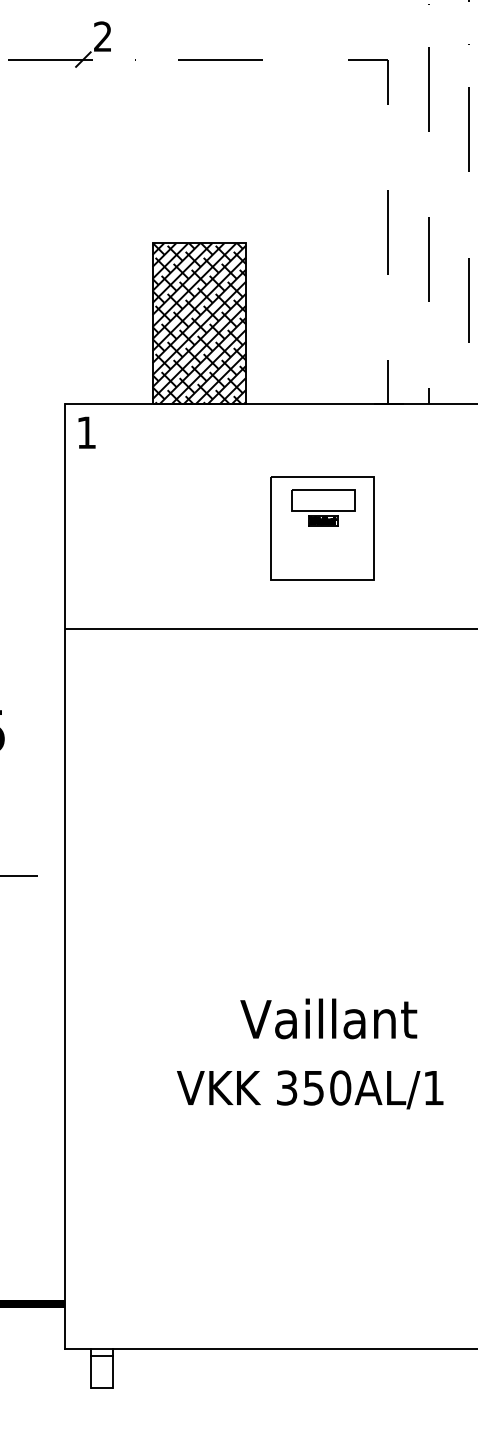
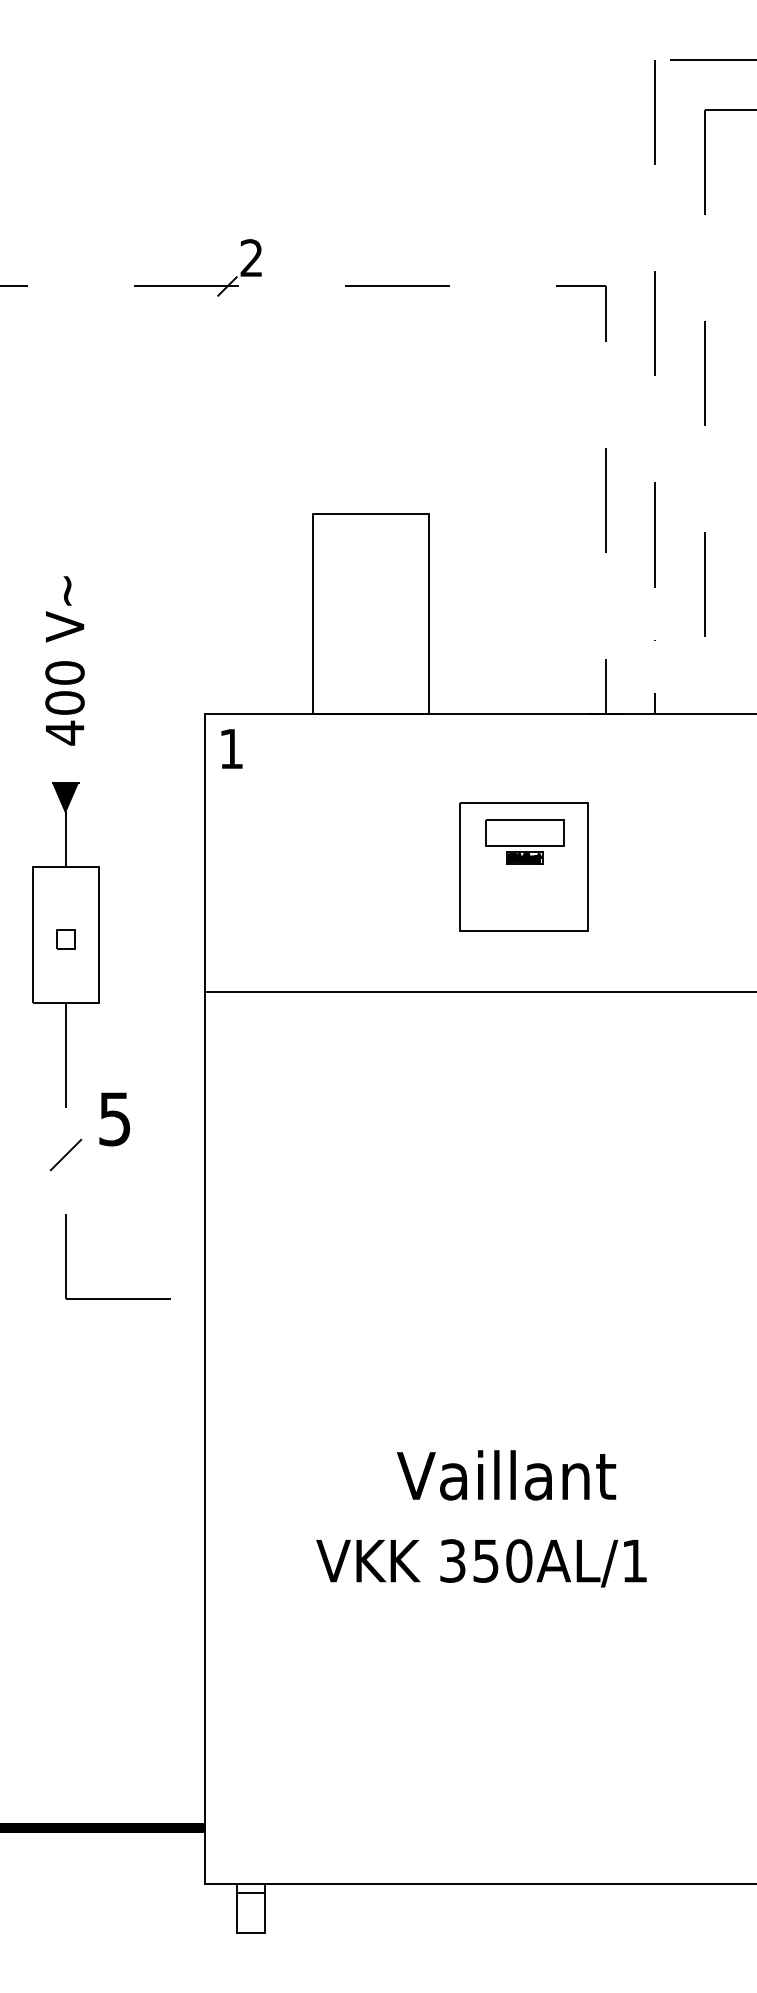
hatch: (199, 323) -> (371, 613), removed
text: (328, 1019) -> (506, 1475), moved
text: (310, 1090) -> (481, 1563), moved

